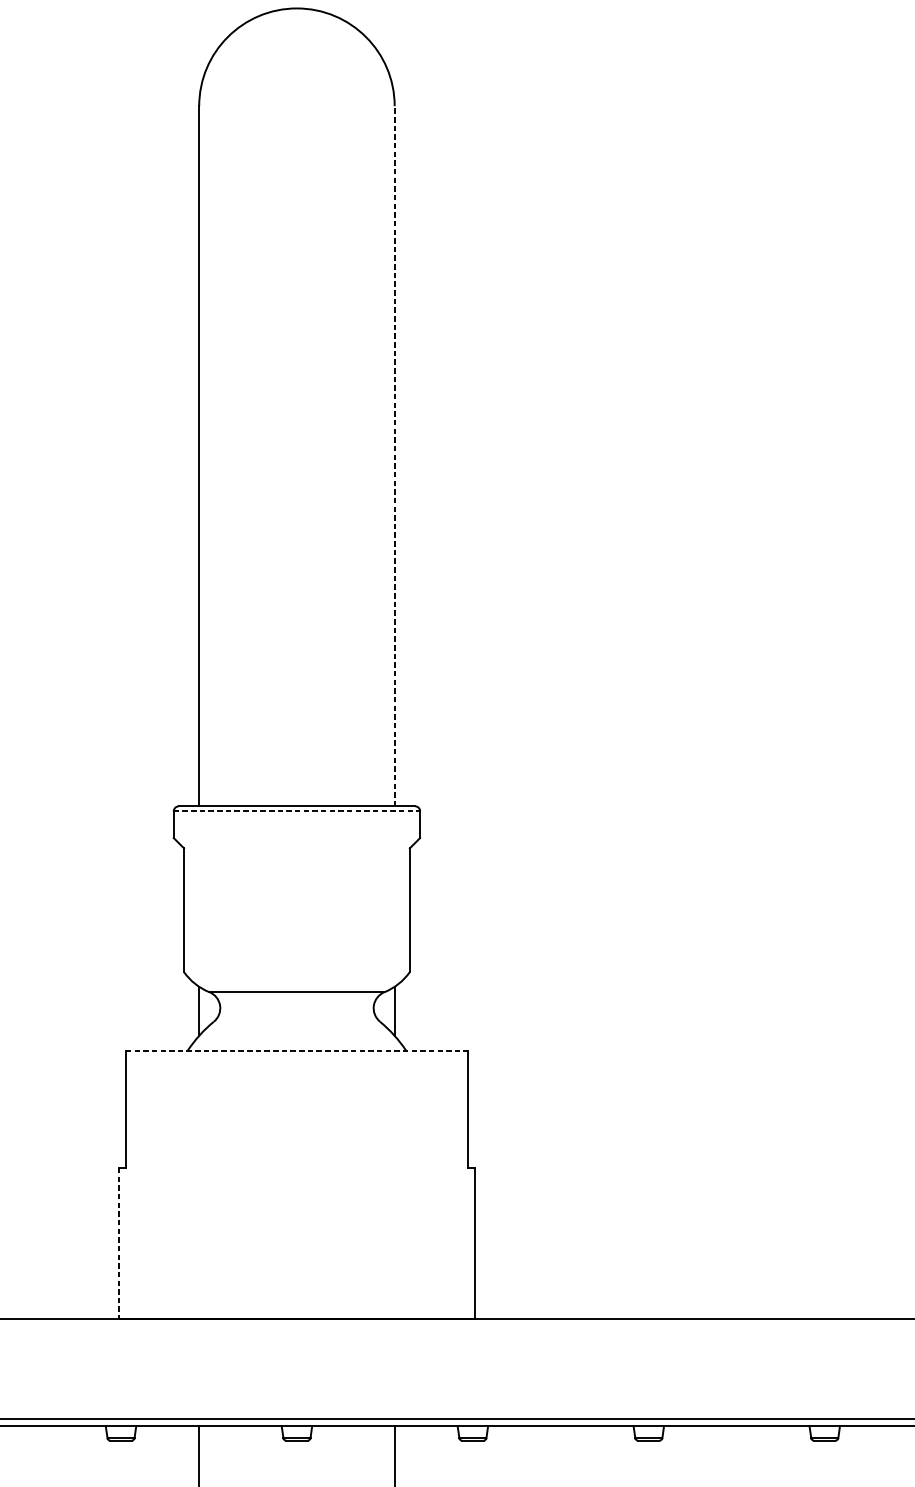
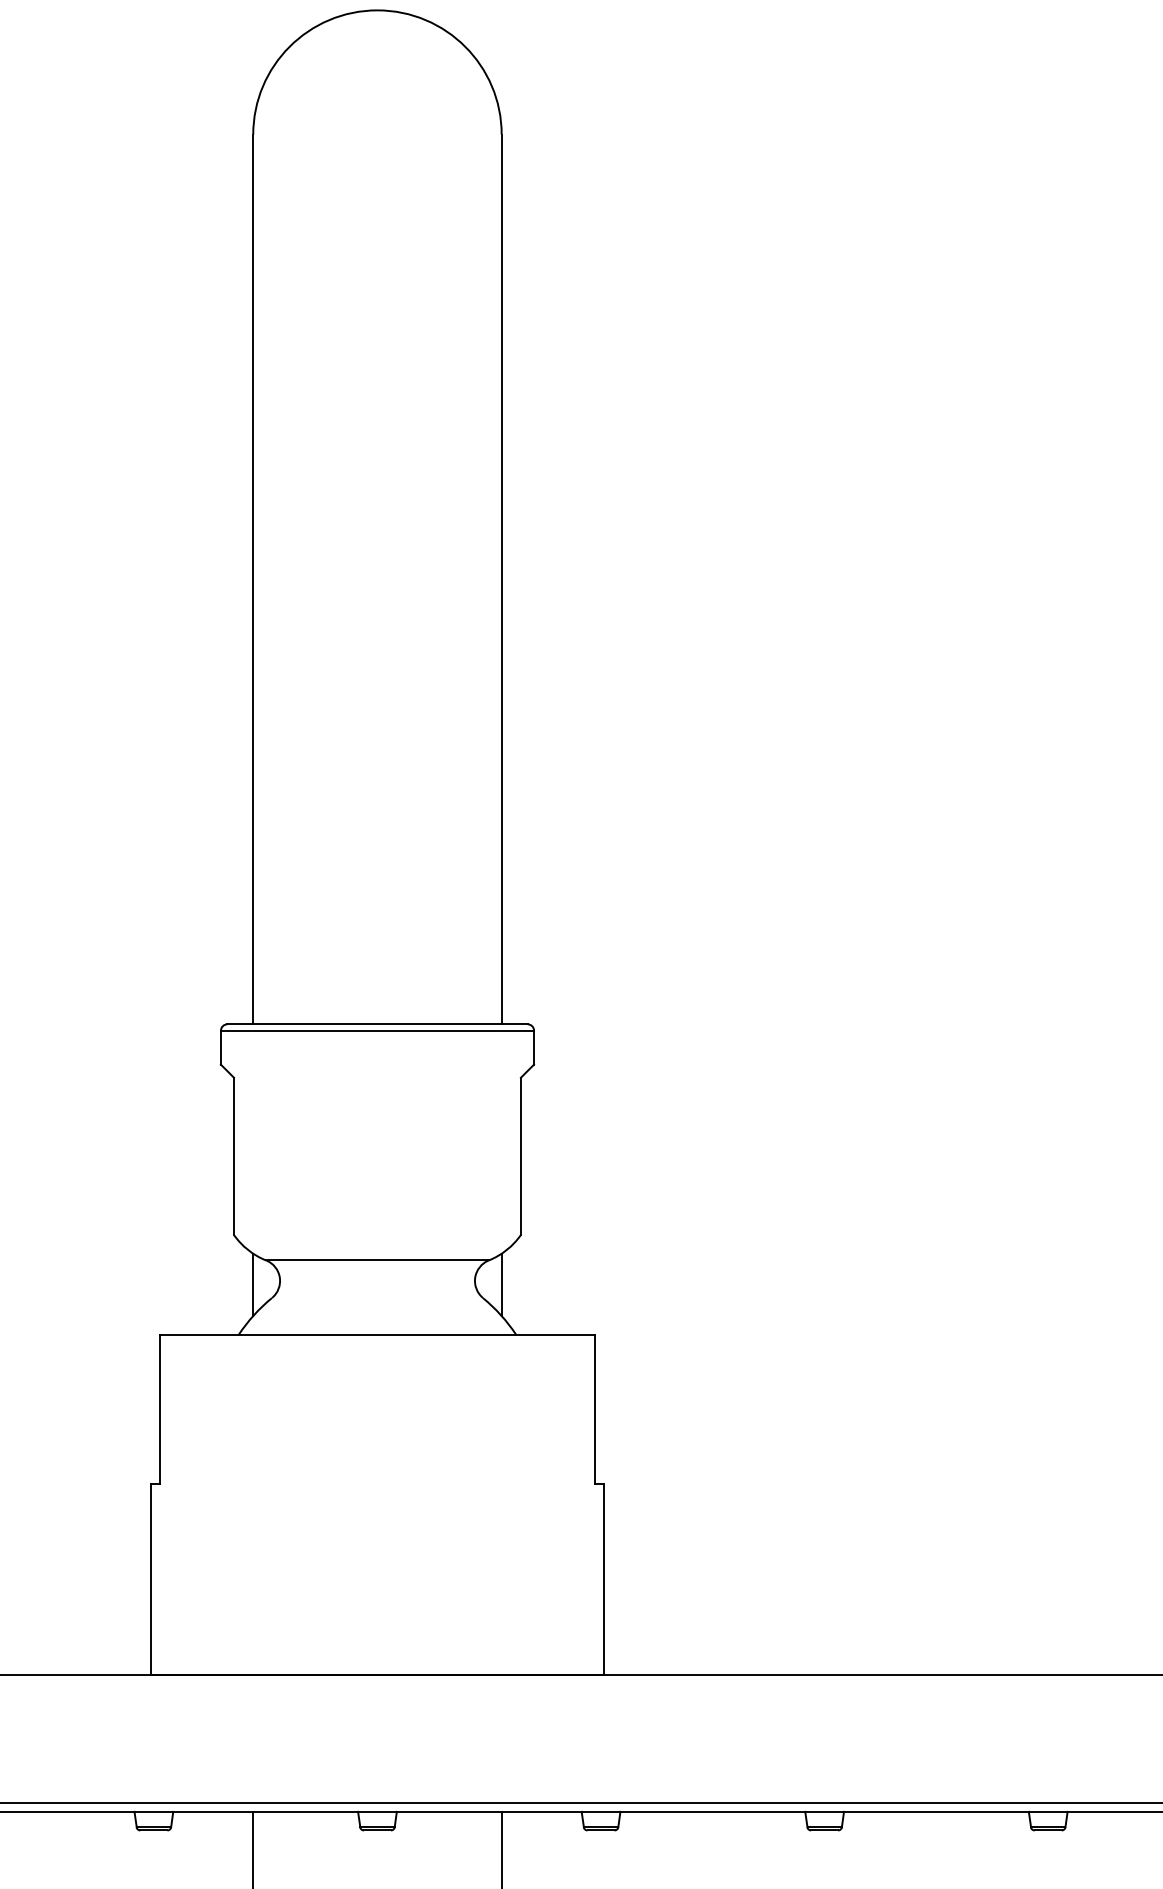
line: (394, 456) -> (501, 579), dashed -> solid
line: (296, 811) -> (377, 1030), dashed -> solid
line: (296, 1050) -> (377, 1334), dashed -> solid
line: (118, 1243) -> (150, 1579), dashed -> solid

